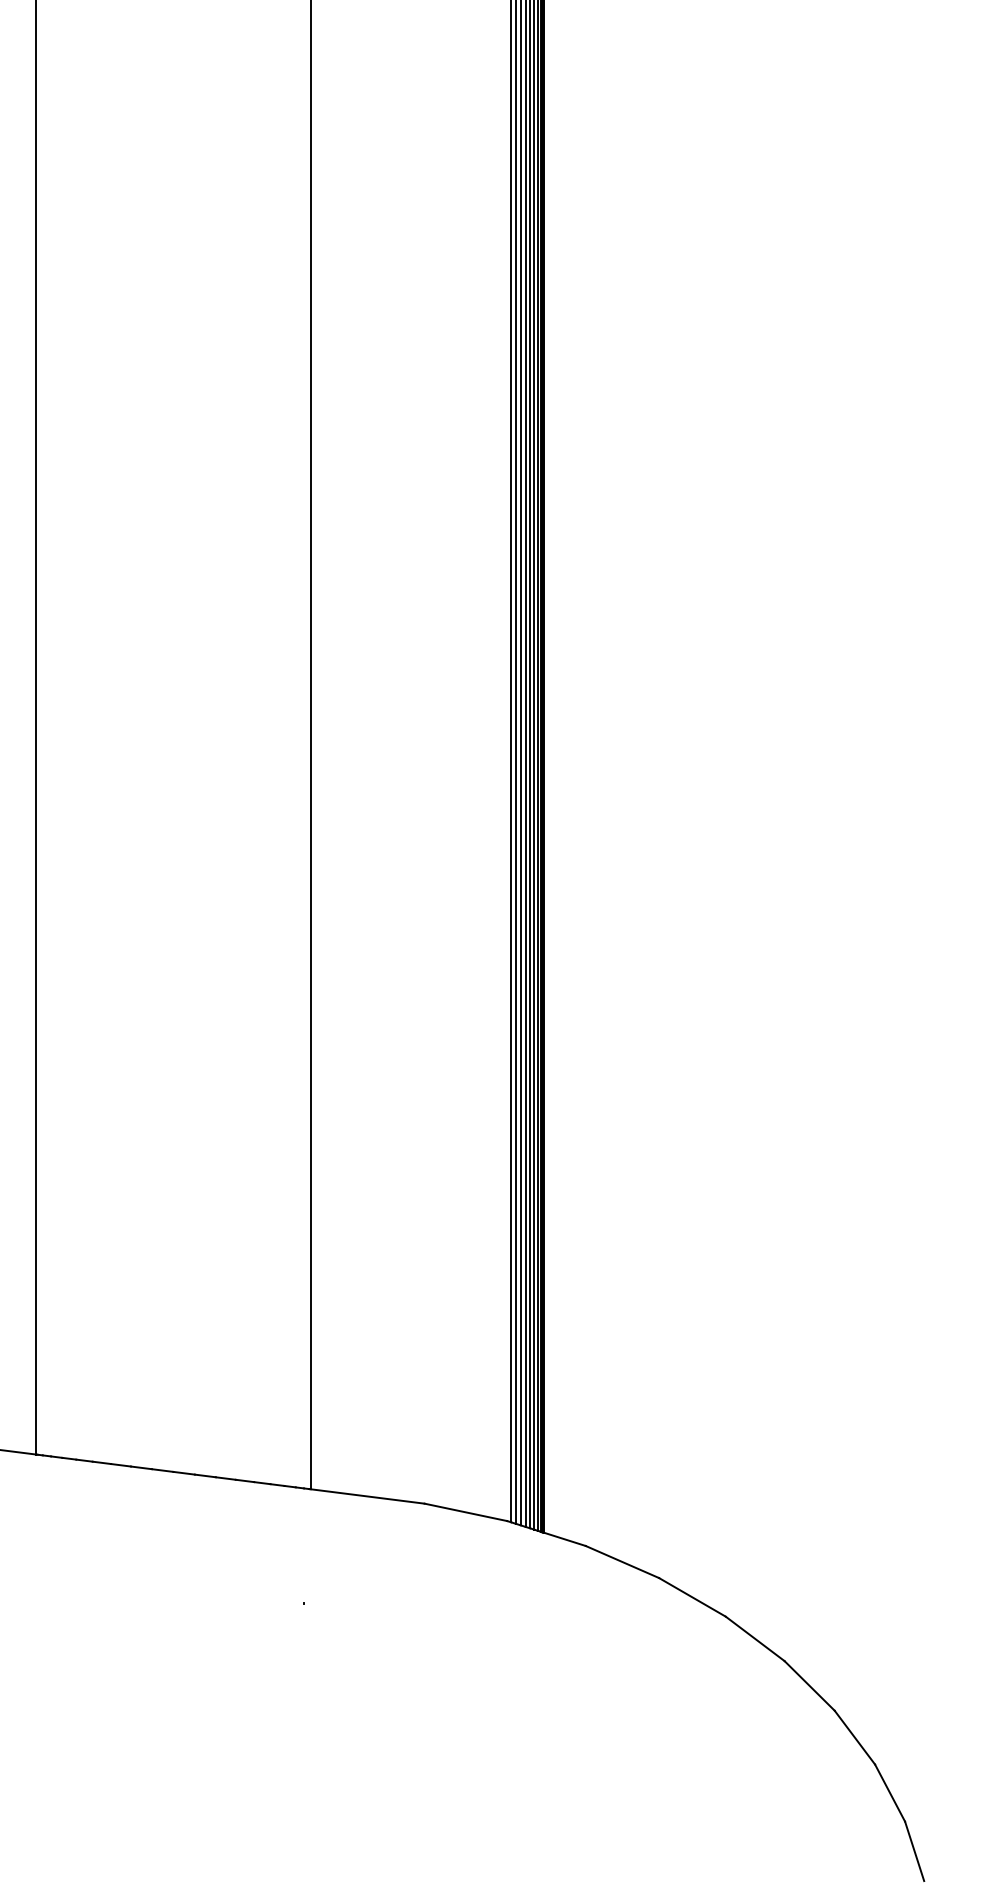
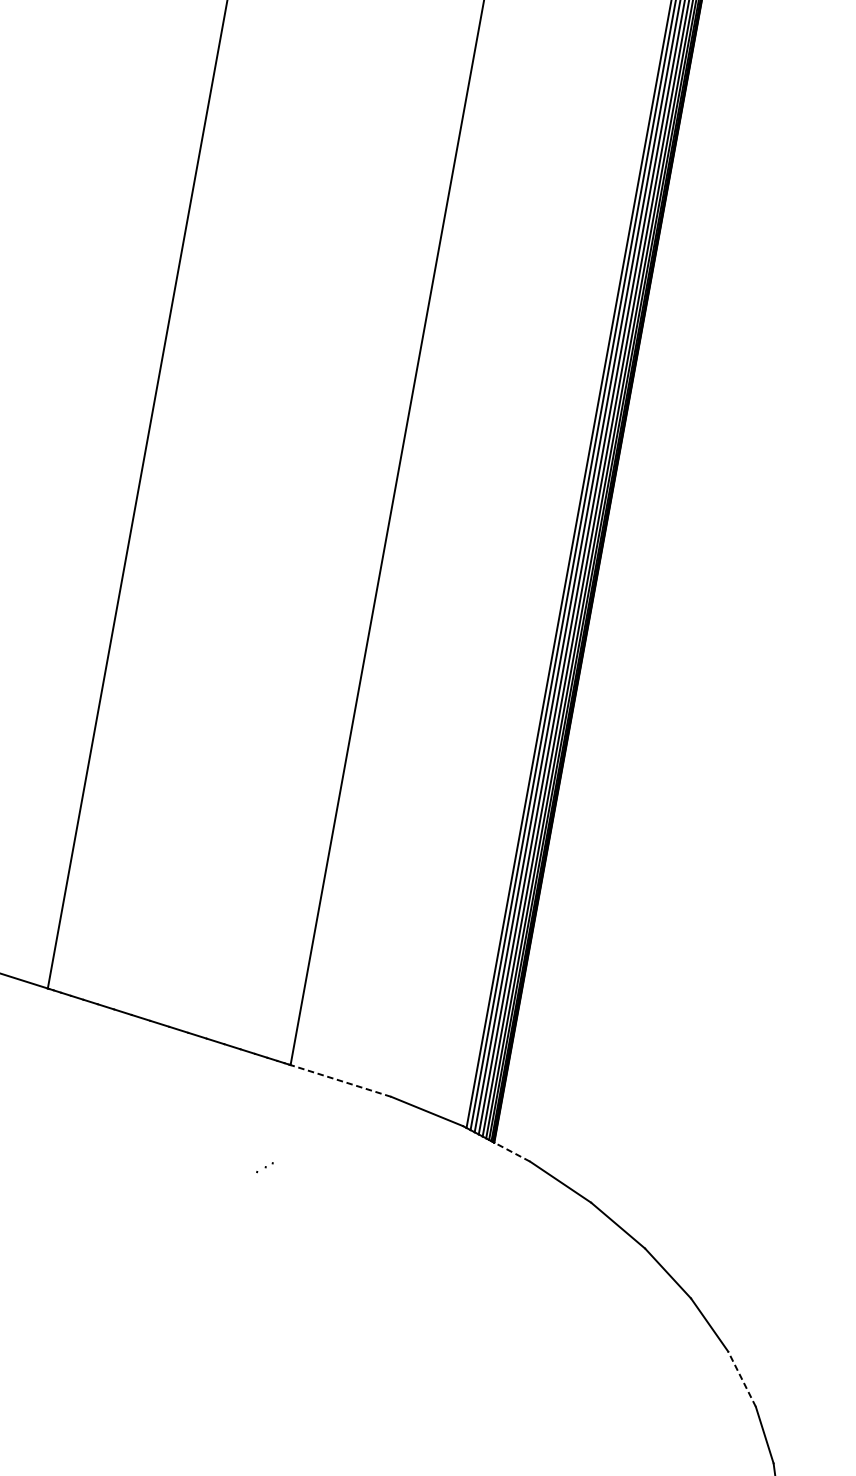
line: (367, 1496) -> (340, 1080), solid -> dashed
line: (564, 1539) -> (511, 1152), solid -> dashed
line: (854, 1737) -> (741, 1379), solid -> dashed

